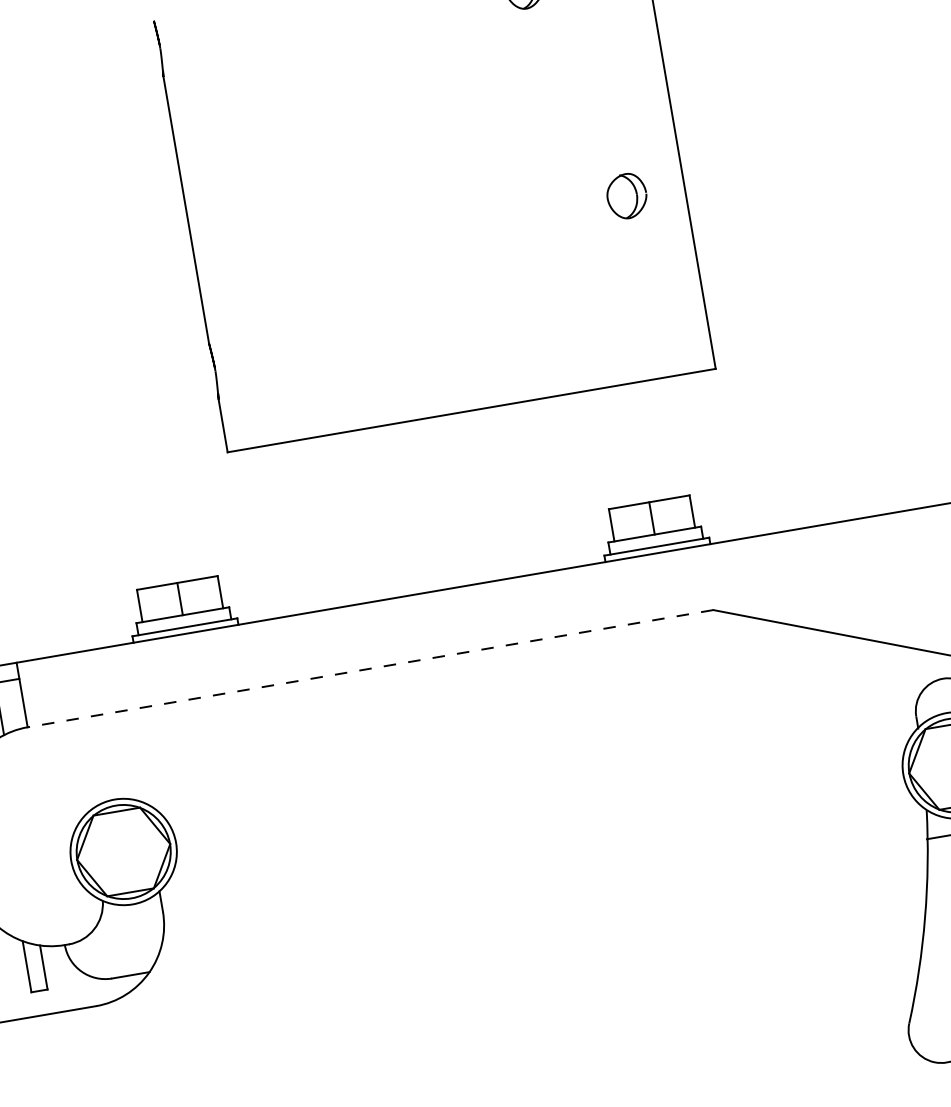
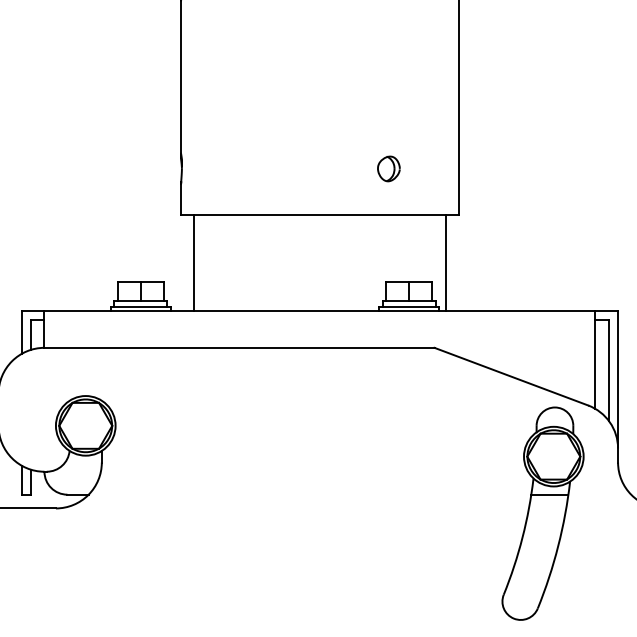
part: (626, 195) -> (388, 168), moved
line: (707, 456) -> (445, 262), added
line: (263, 532) -> (193, 262), added
line: (370, 668) -> (239, 347), dashed -> solid

